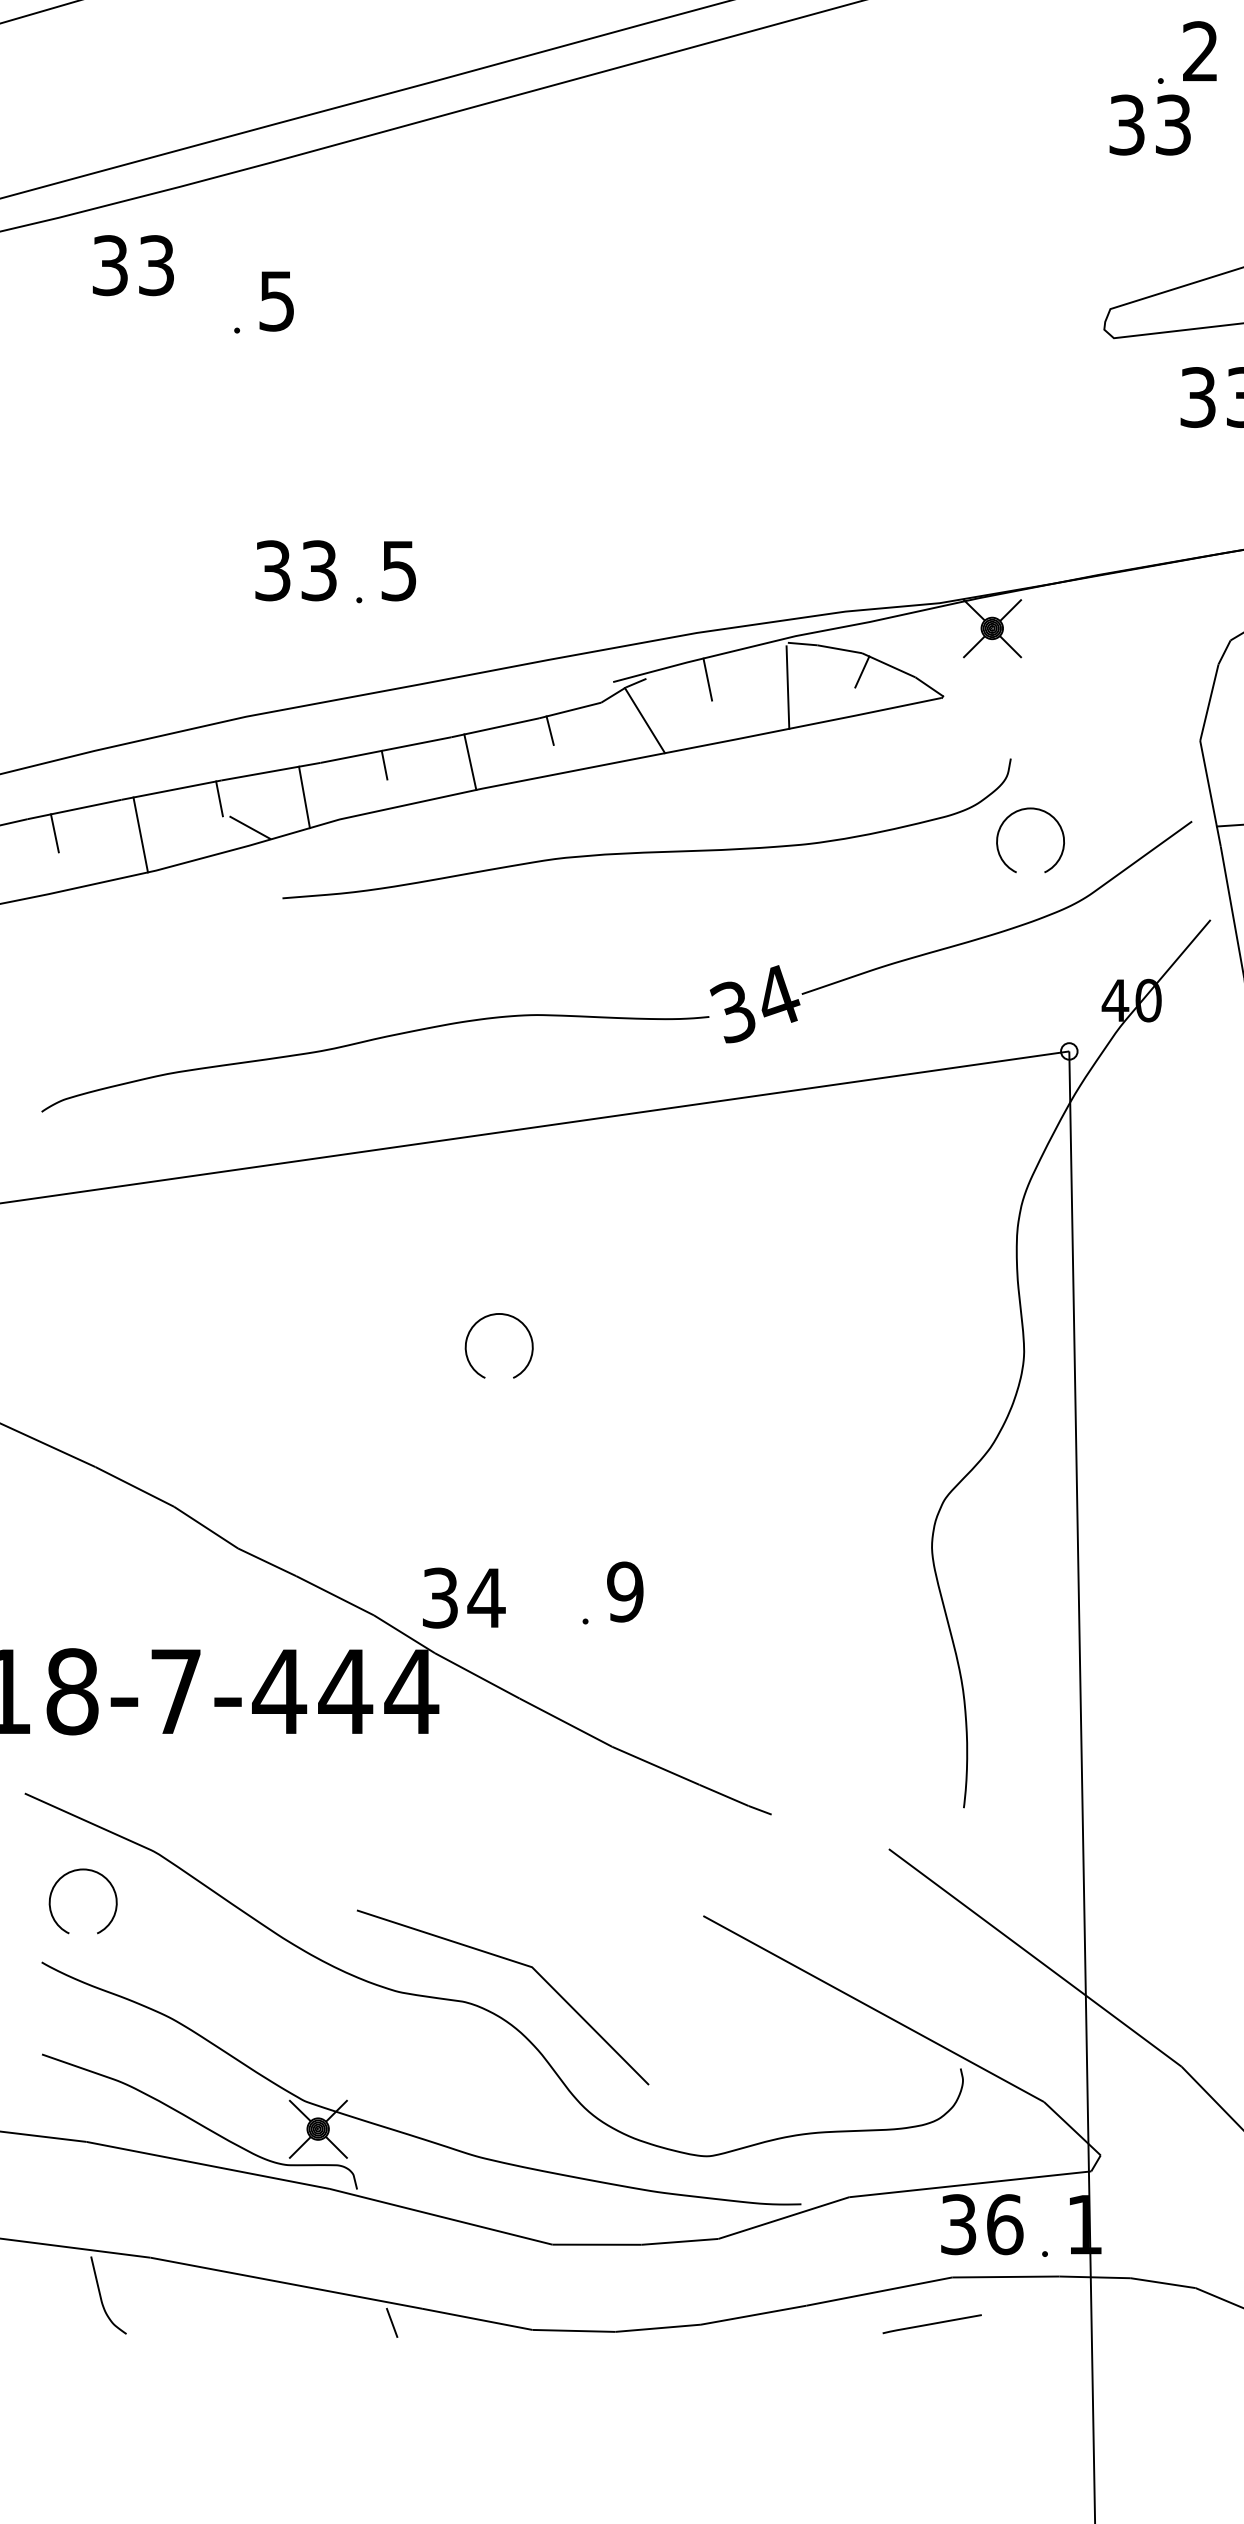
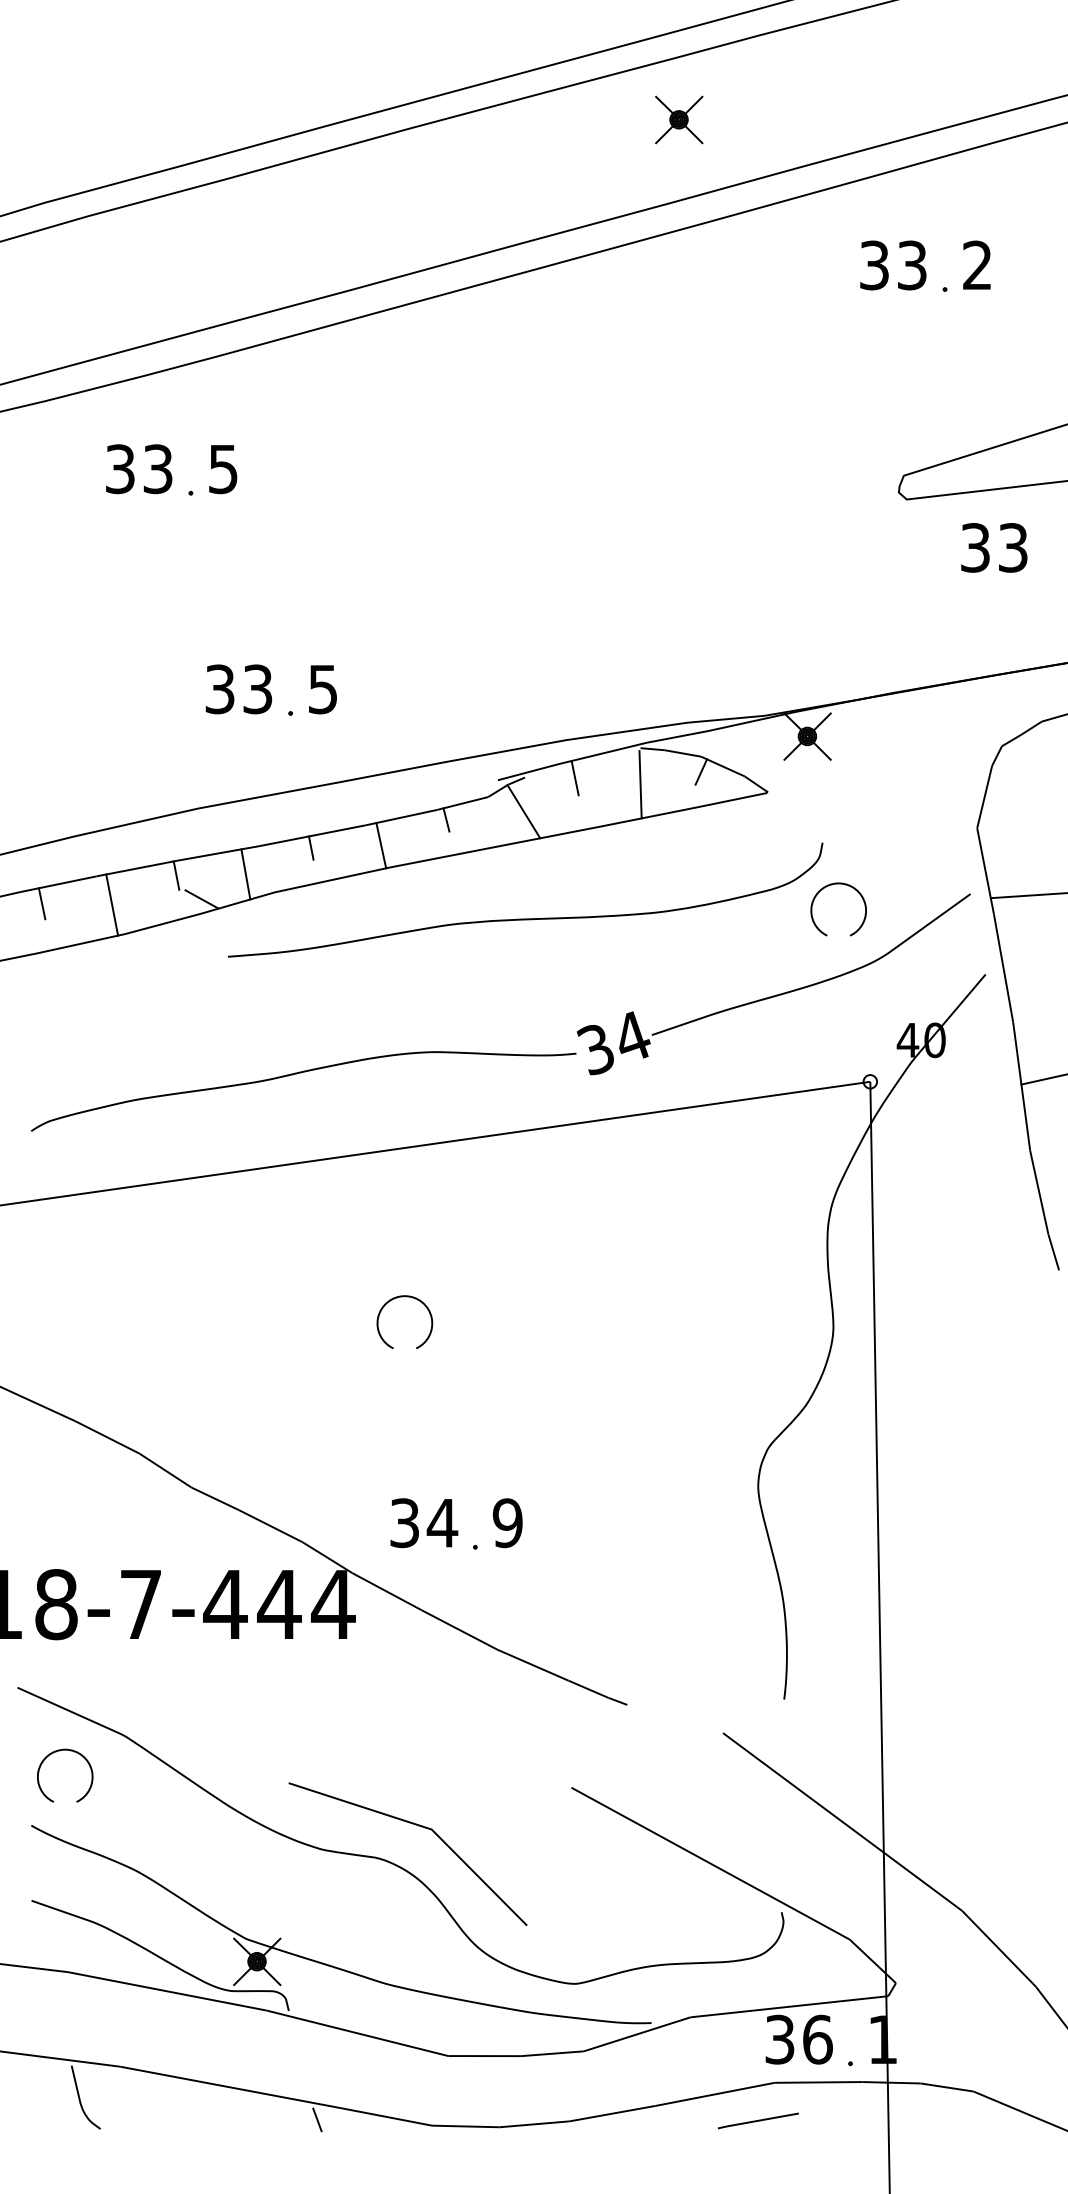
text: (1150, 125) -> (893, 265), moved
text: (133, 265) -> (139, 469), moved
text: (464, 1598) -> (424, 1523), moved

